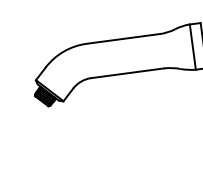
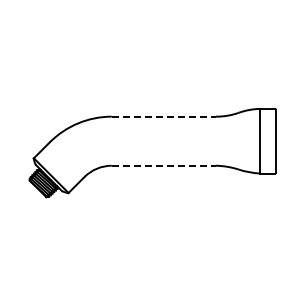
line: (123, 38) -> (164, 116), solid -> dashed
line: (128, 73) -> (164, 165), solid -> dashed

